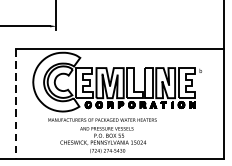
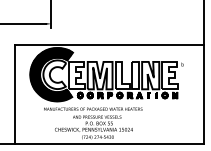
hatch: (56, 81) -> (51, 74), added
line: (15, 103) -> (14, 94), dashed -> solid

